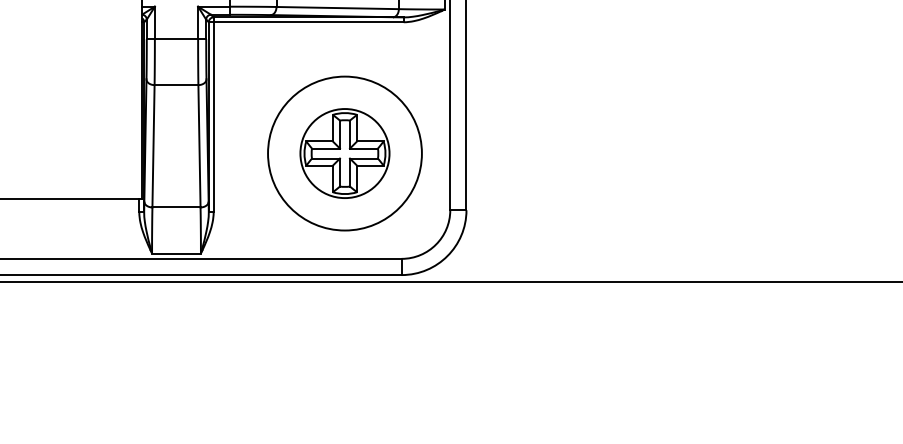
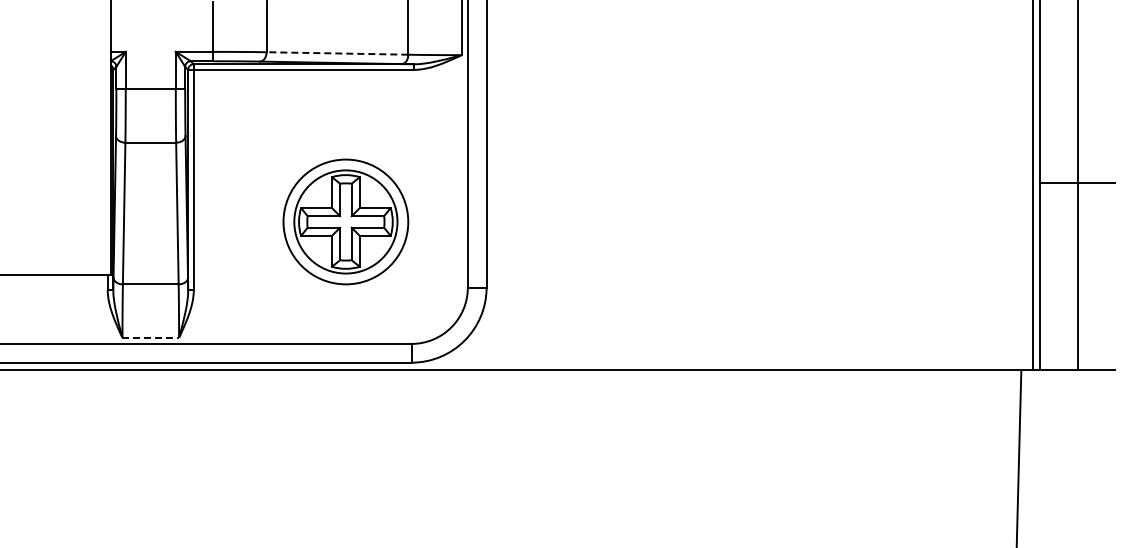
line: (337, 8) -> (337, 53), solid -> dashed
circle: (344, 153) -> (345, 221), size x0.7
line: (177, 253) -> (151, 337), solid -> dashed

